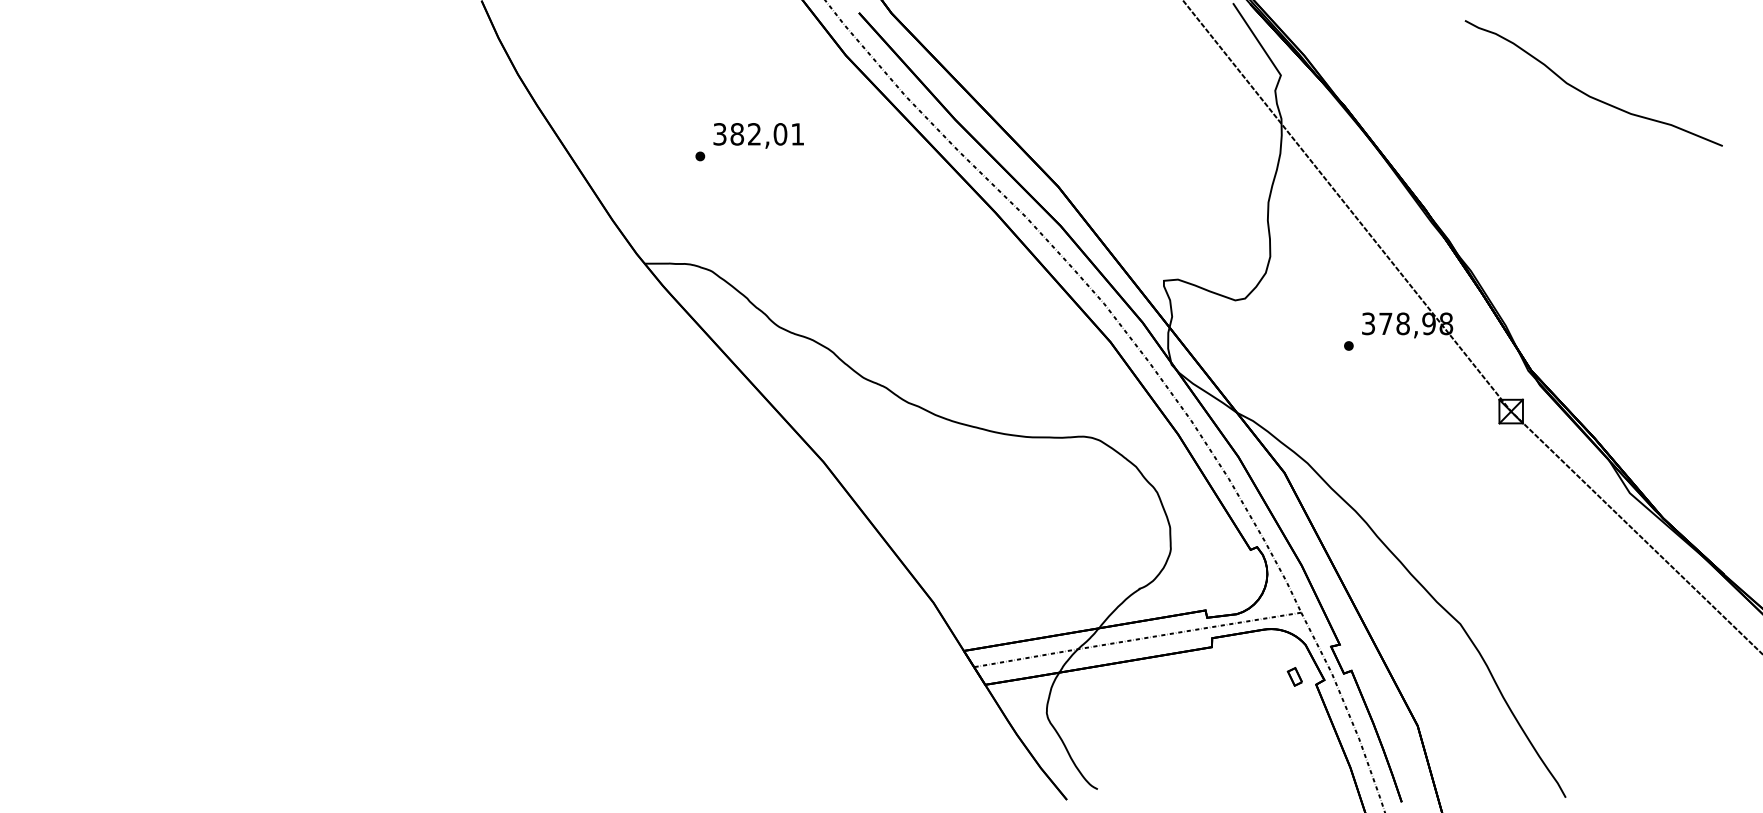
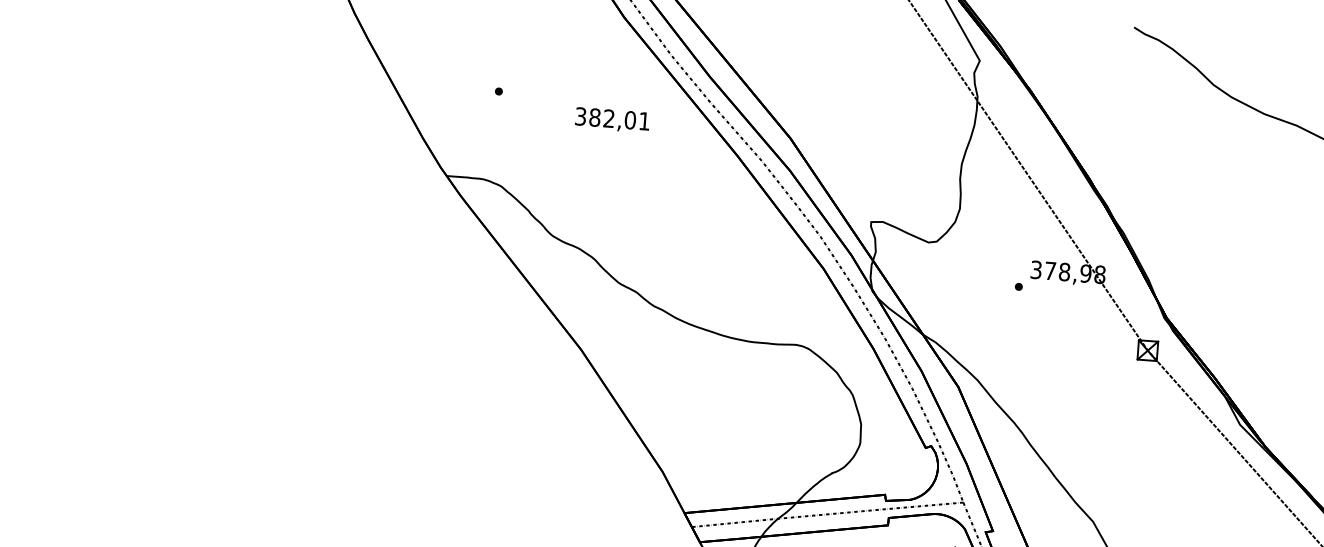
text: (758, 135) -> (612, 119), moved

